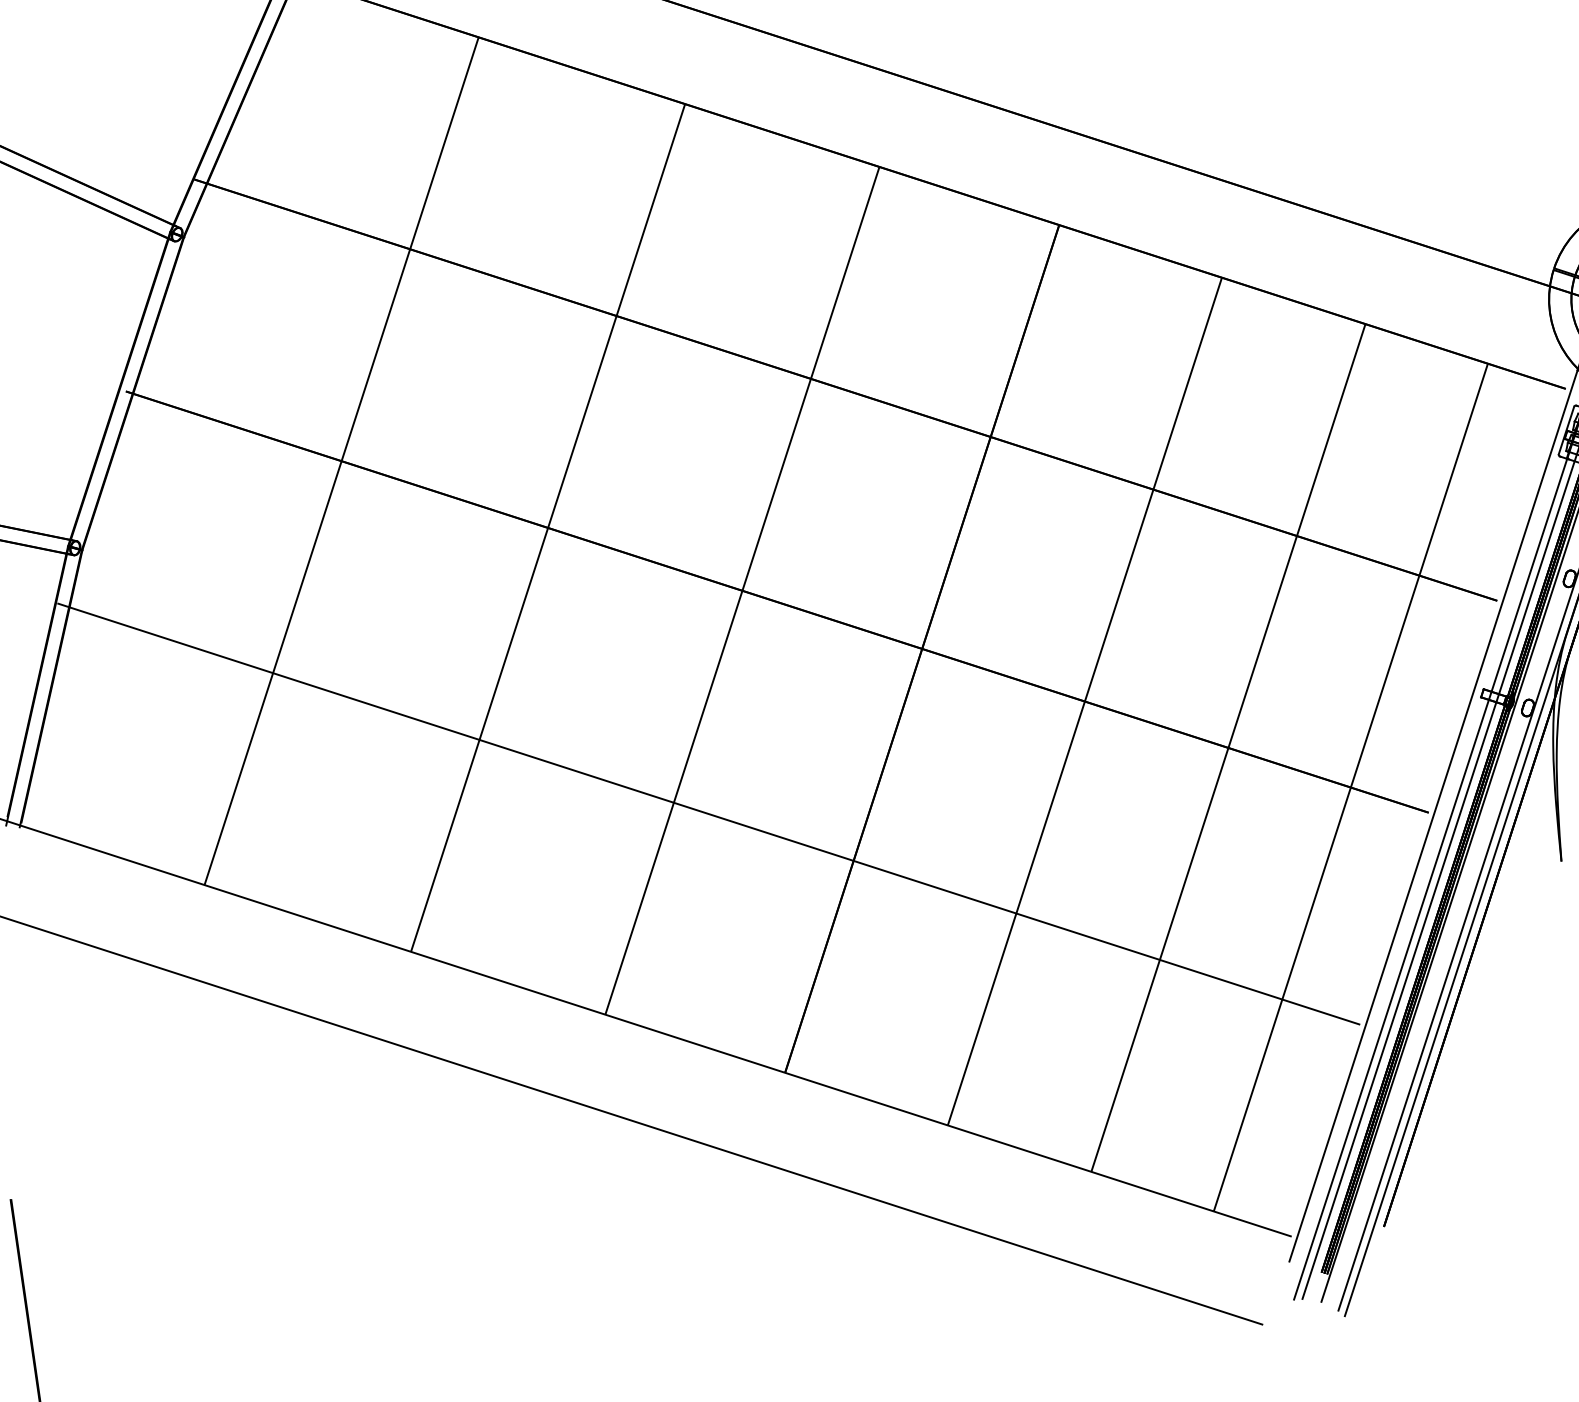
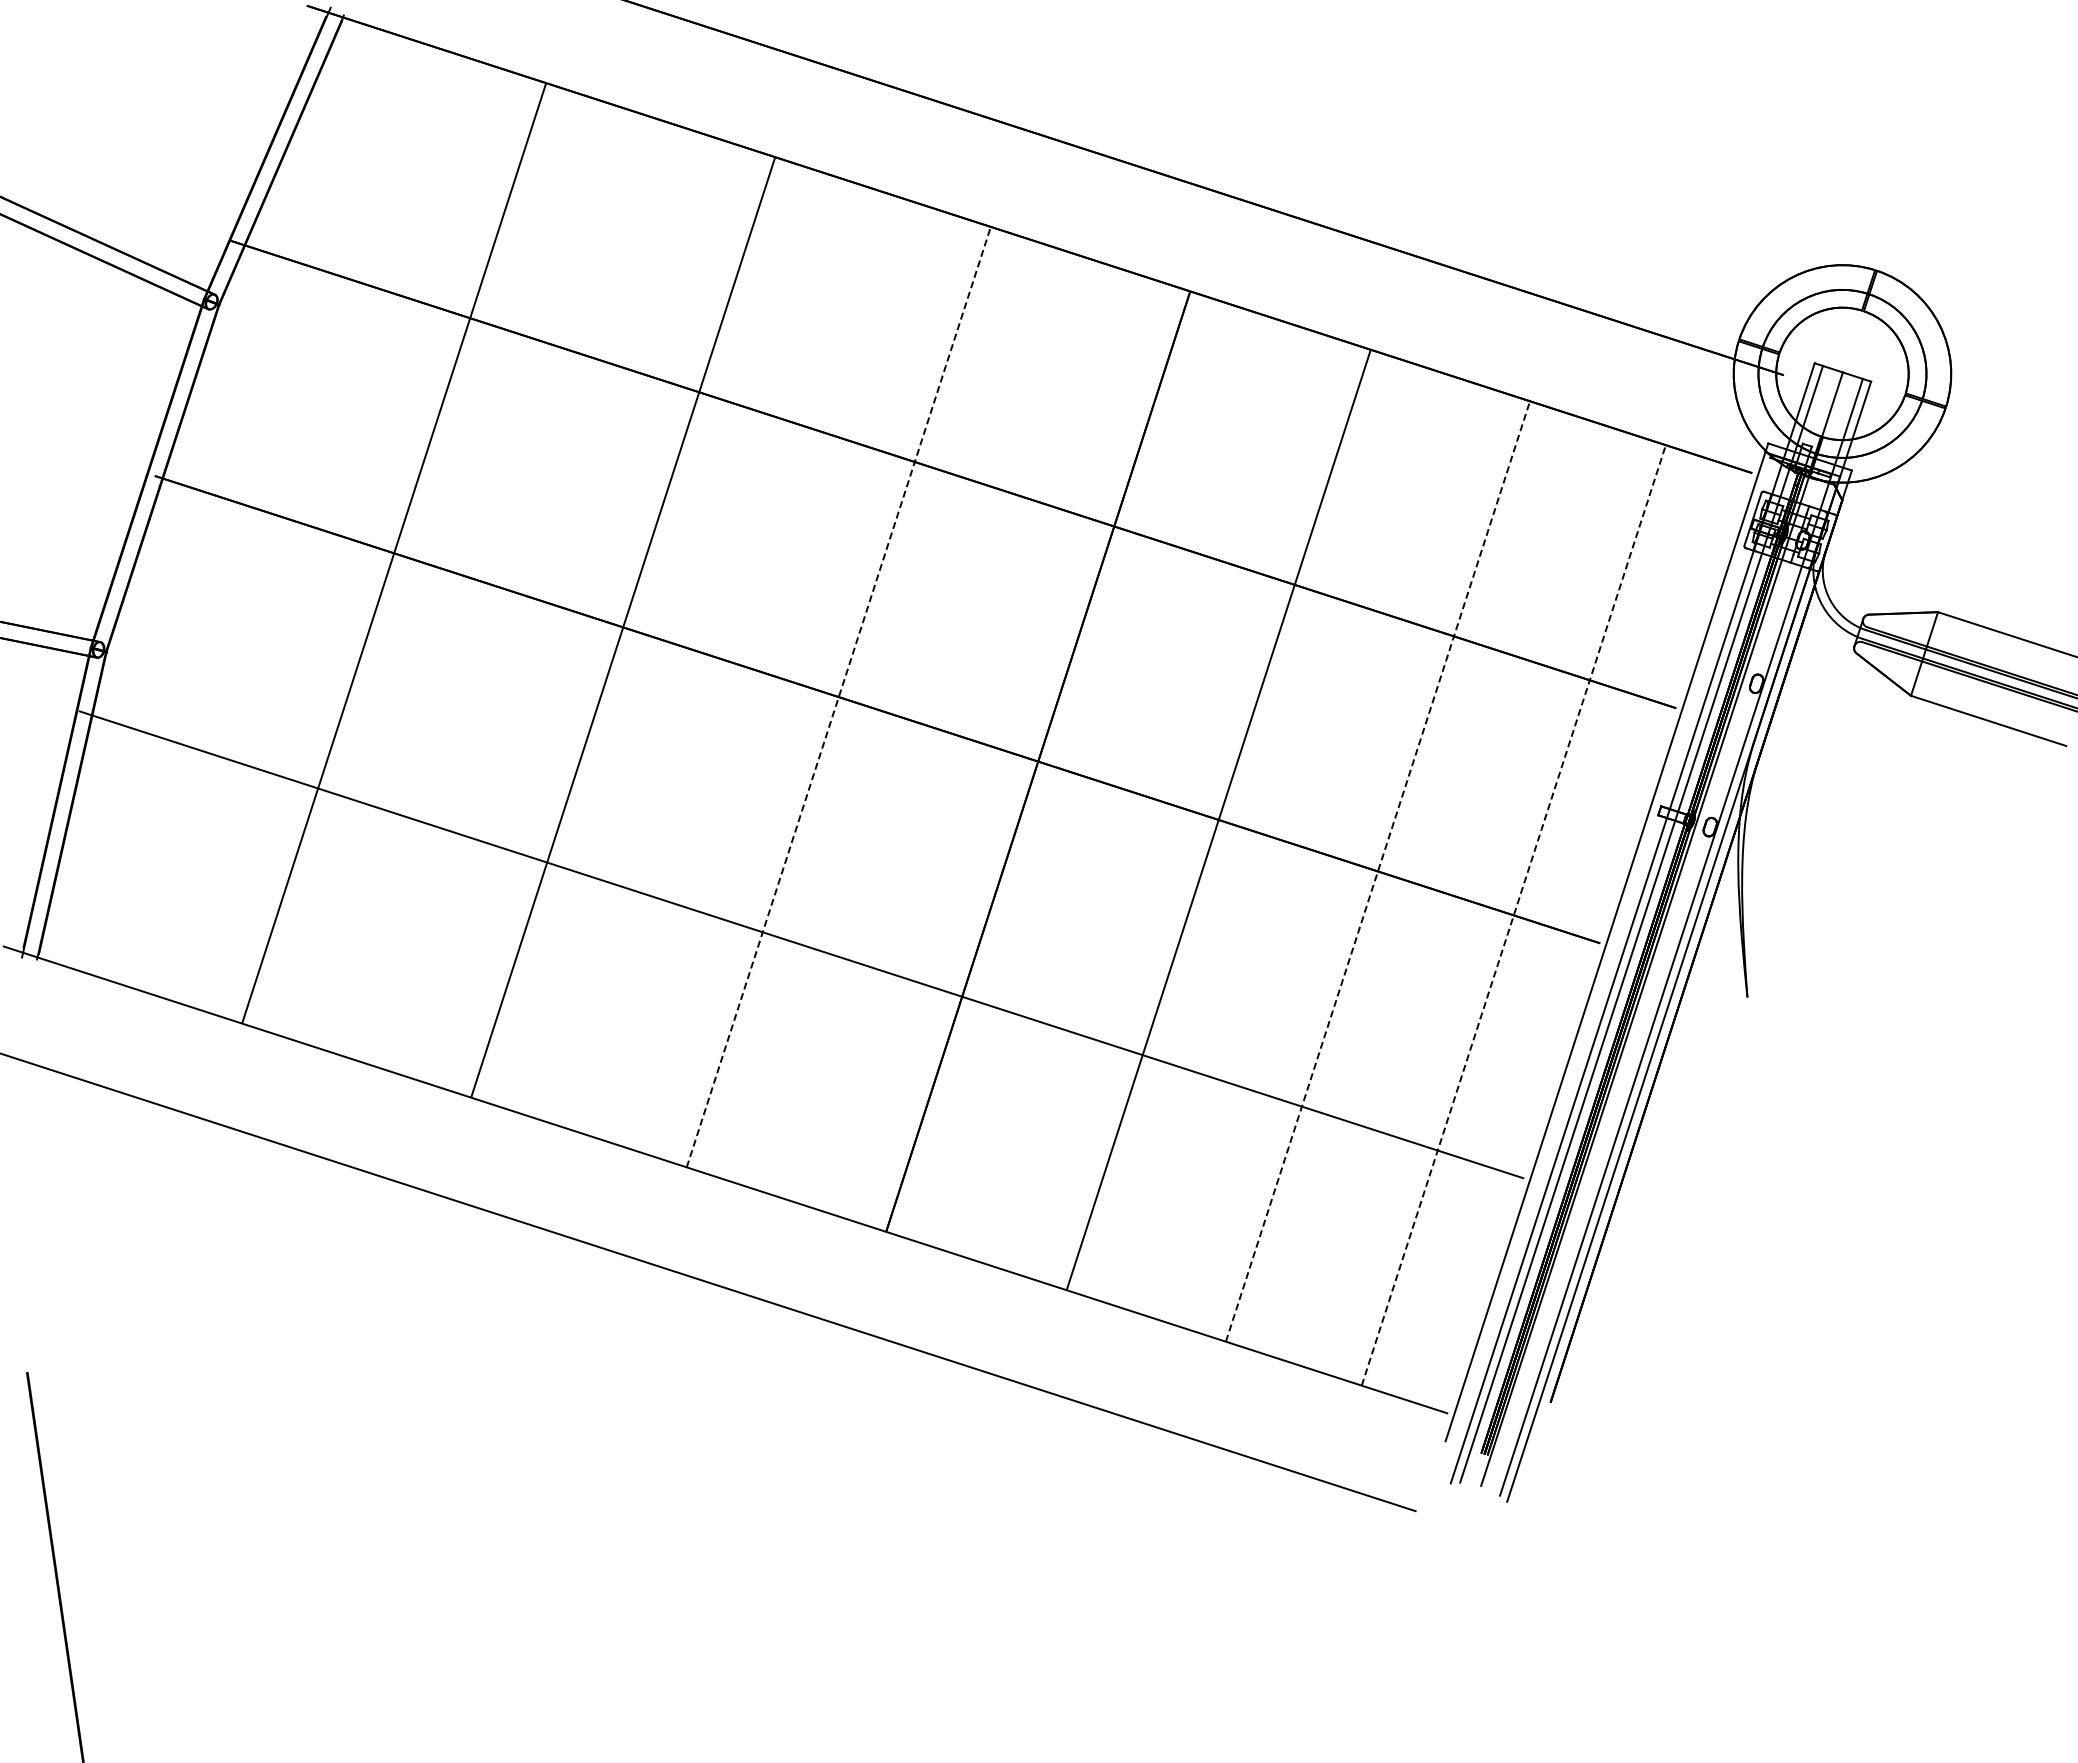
line: (742, 590) -> (838, 696), solid -> dashed
line: (1228, 747) -> (1378, 871), solid -> dashed
line: (1350, 786) -> (1513, 914), solid -> dashed

